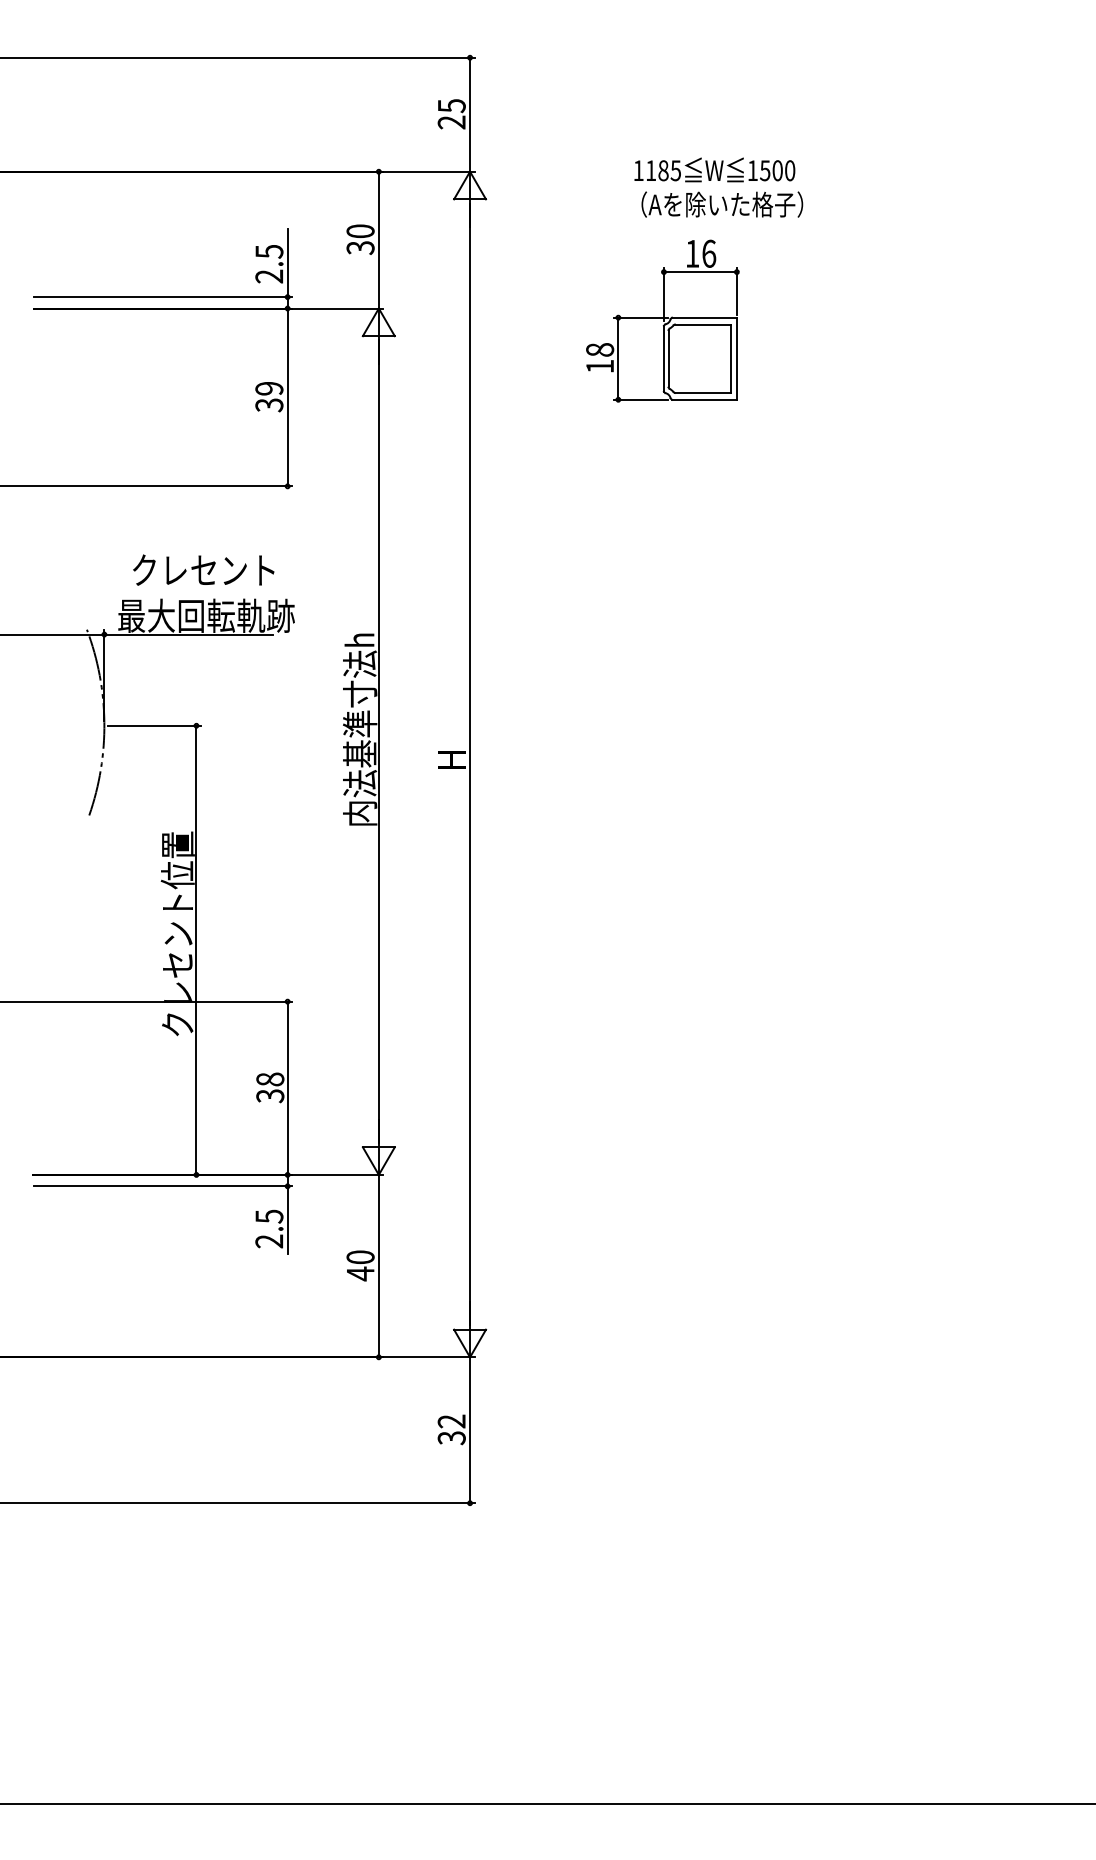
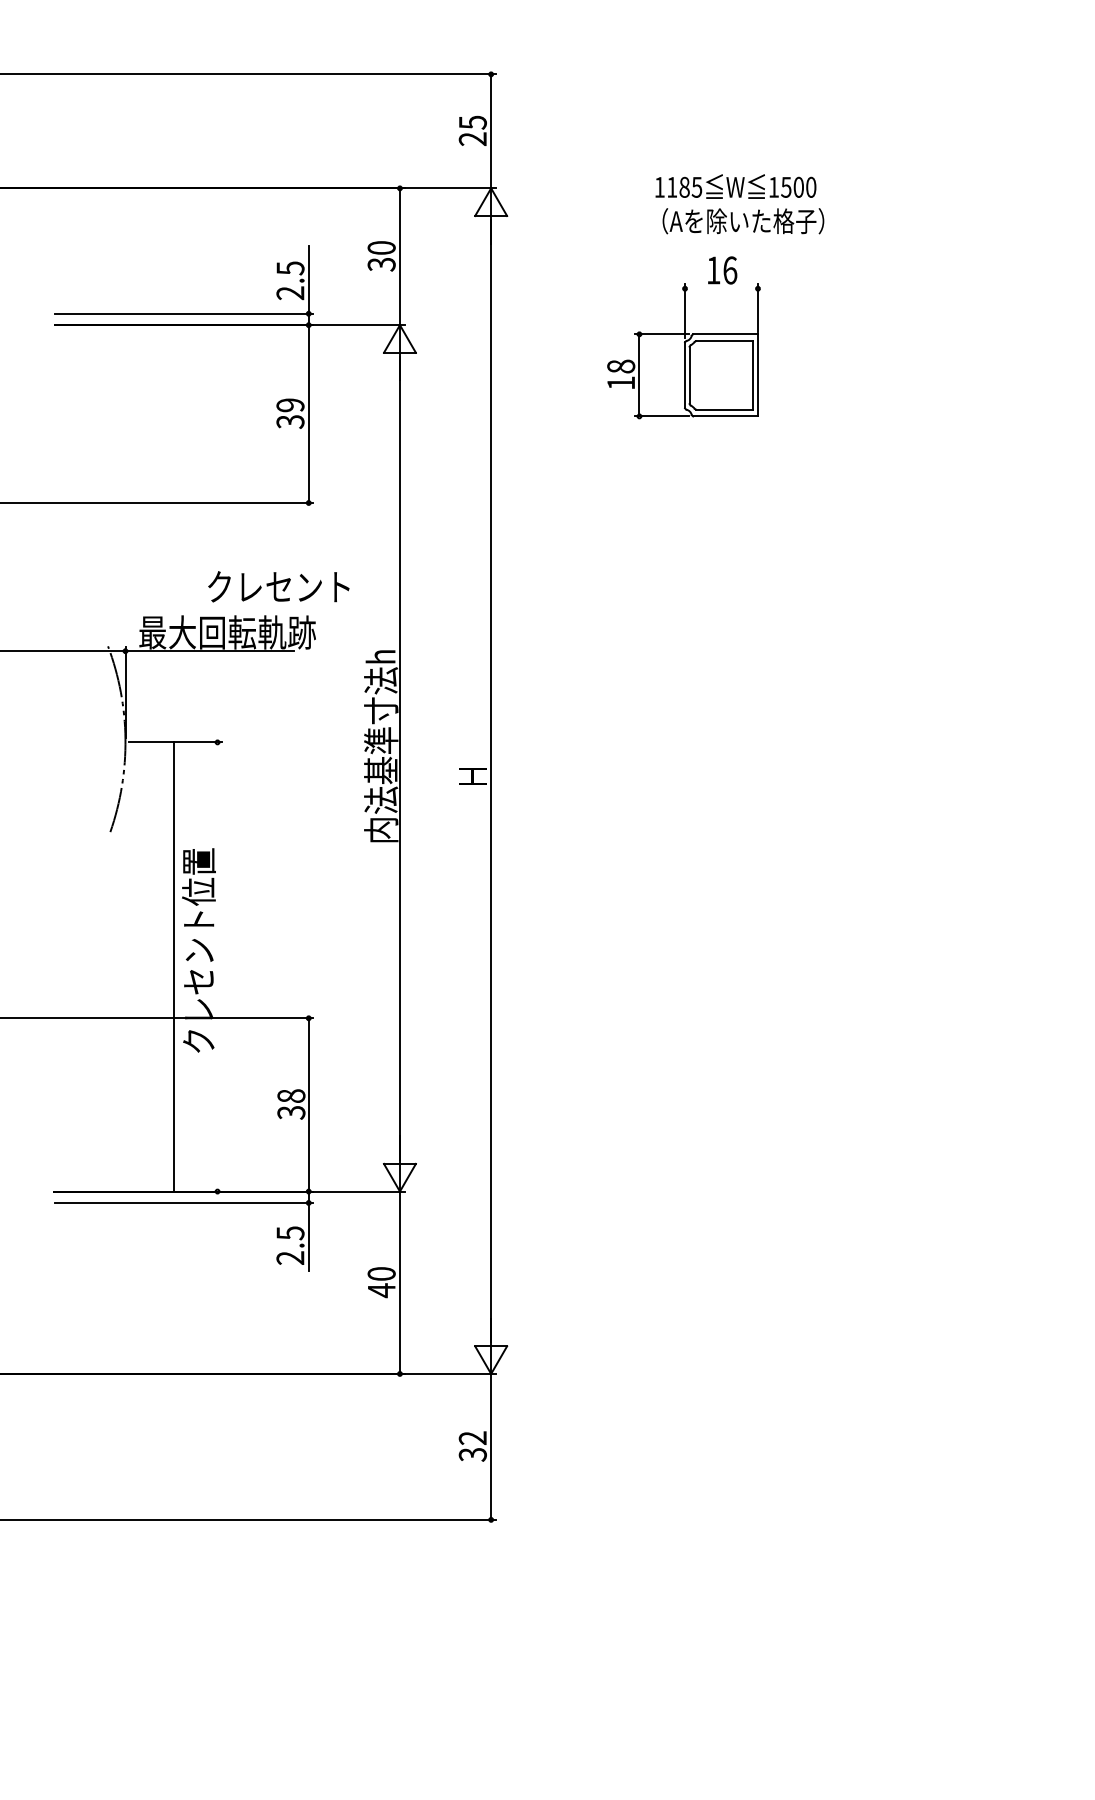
line: (699, 272) -> (720, 289), removed
text: (203, 569) -> (278, 586), moved
line: (196, 949) -> (173, 966), moved

